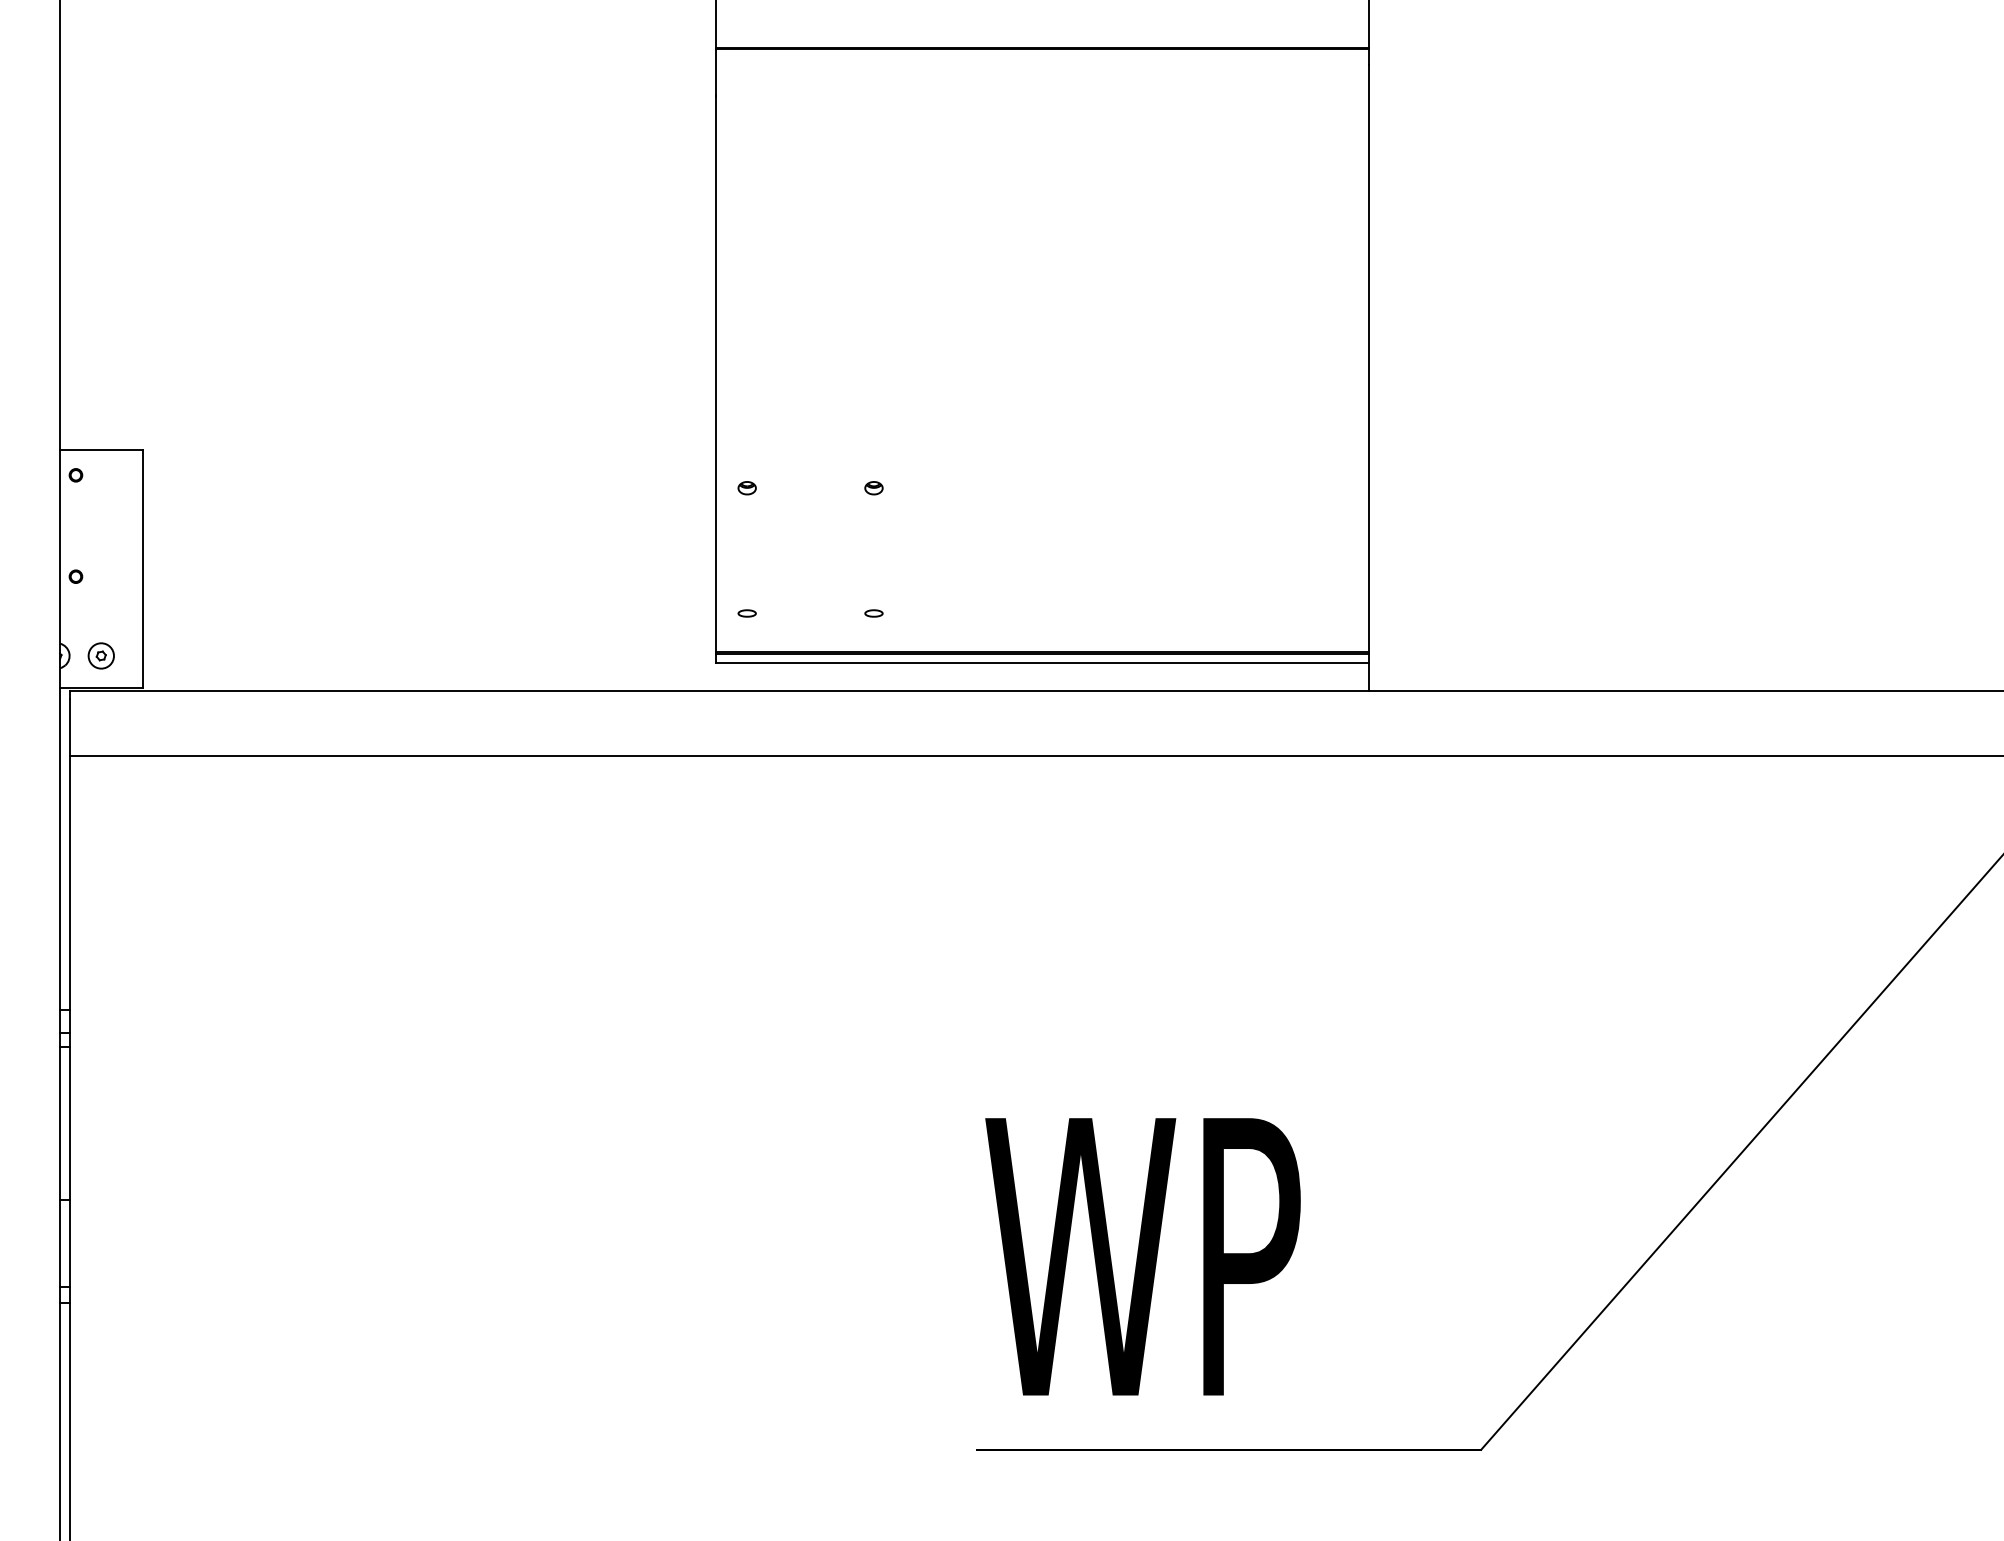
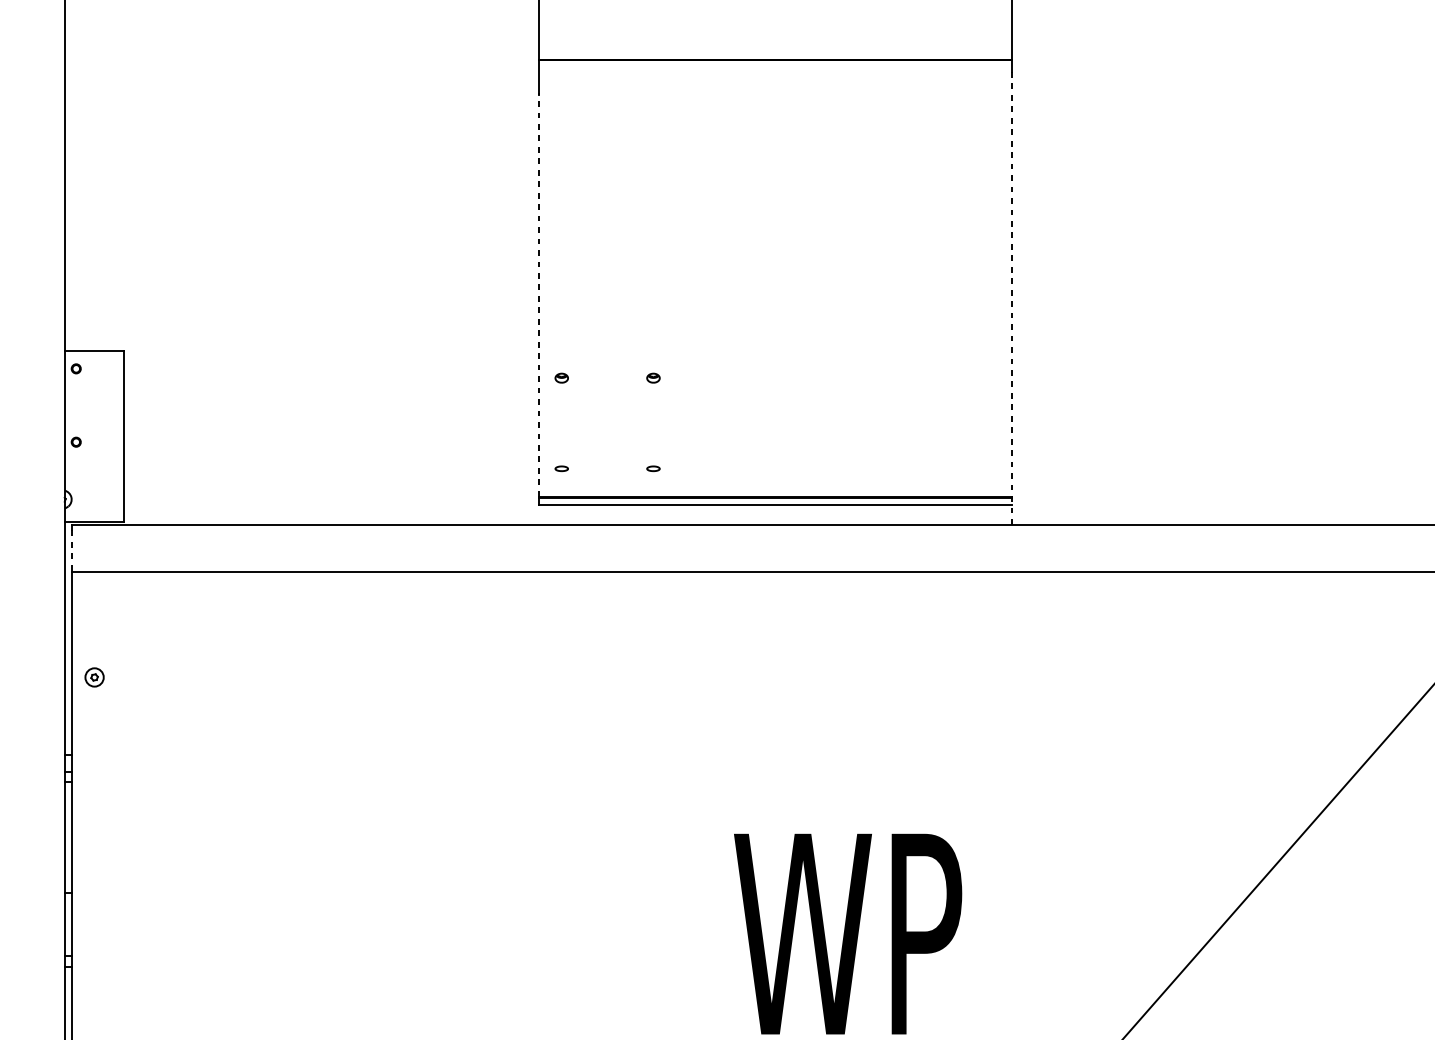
line: (715, 373) -> (538, 295), solid -> dashed
line: (1369, 378) -> (1011, 298), solid -> dashed
part: (100, 655) -> (94, 677), moved
line: (69, 727) -> (71, 551), solid -> dashed

